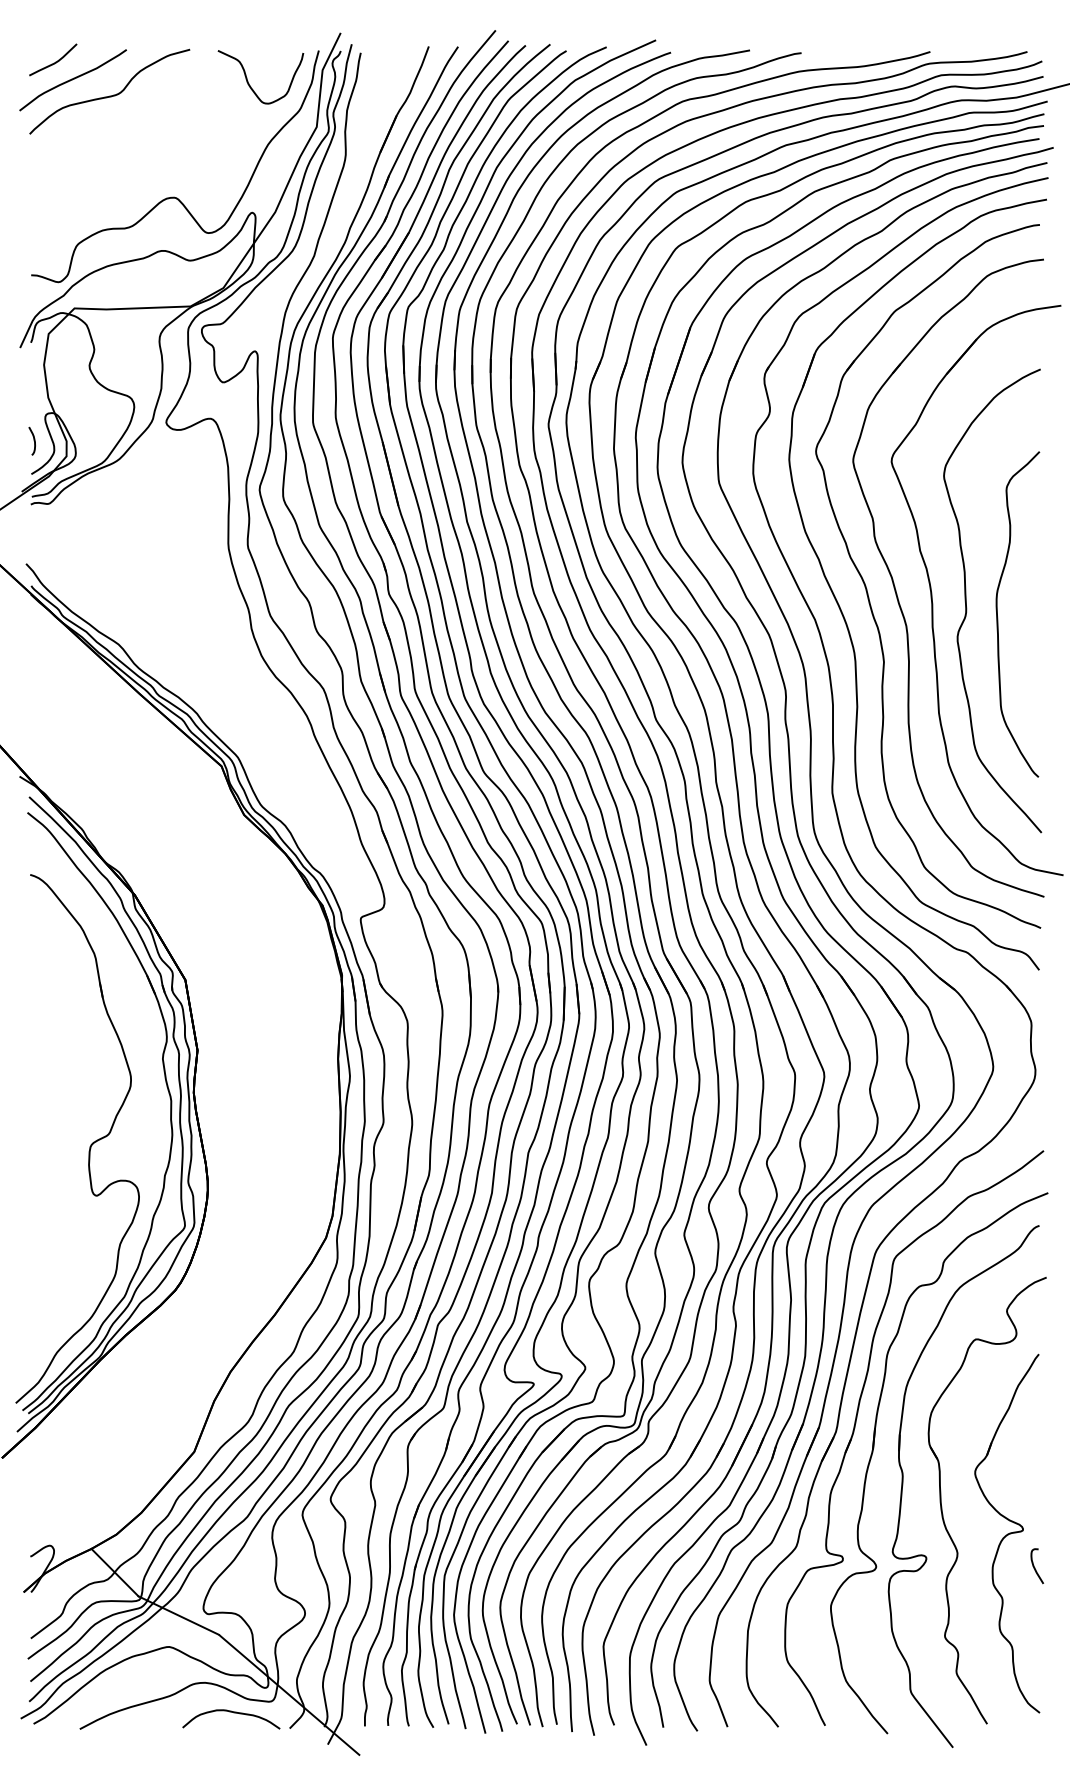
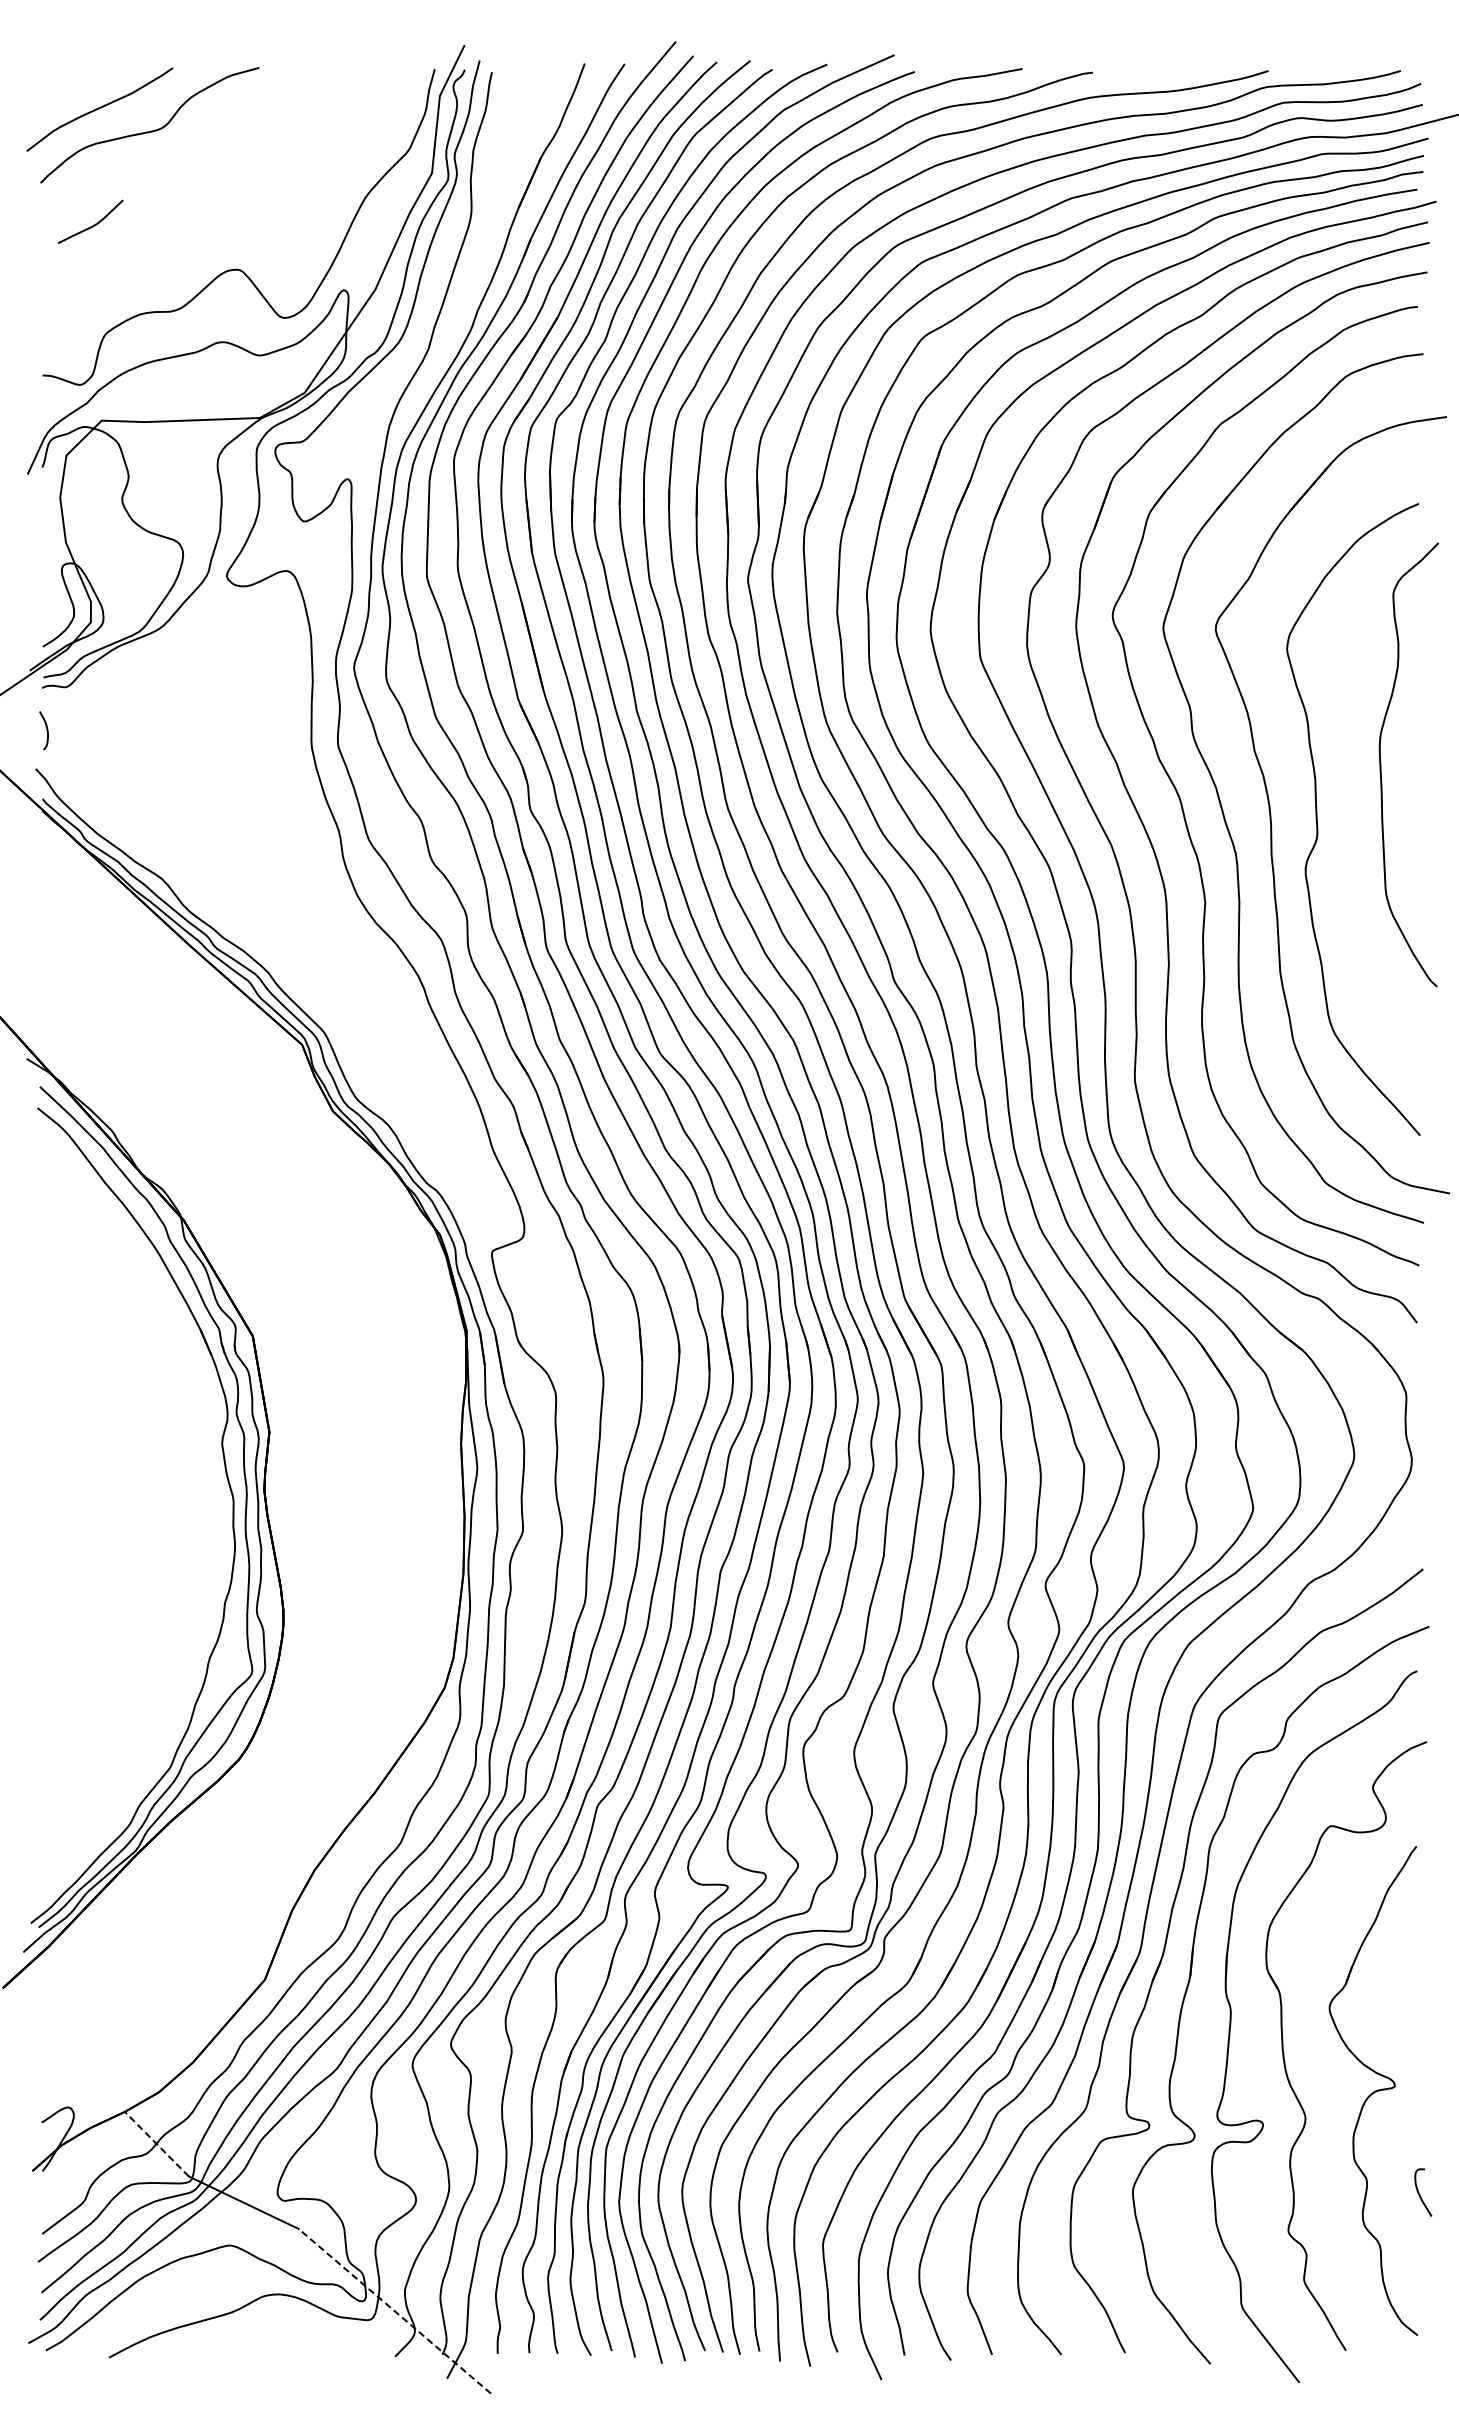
curve: (54, 62) -> (92, 225), moved
curve: (248, 80) -> (338, 110), removed
curve: (34, 441) -> (46, 730), moved
curve: (997, 614) -> (1381, 764), moved
part: (90, 1145) -> (123, 1561), removed
curve: (1035, 1567) -> (1420, 2194), moved
line: (114, 1572) -> (156, 2144), solid -> dashed
line: (289, 1695) -> (394, 2311), solid -> dashed
curve: (232, 1712) -> (317, 2335), removed

